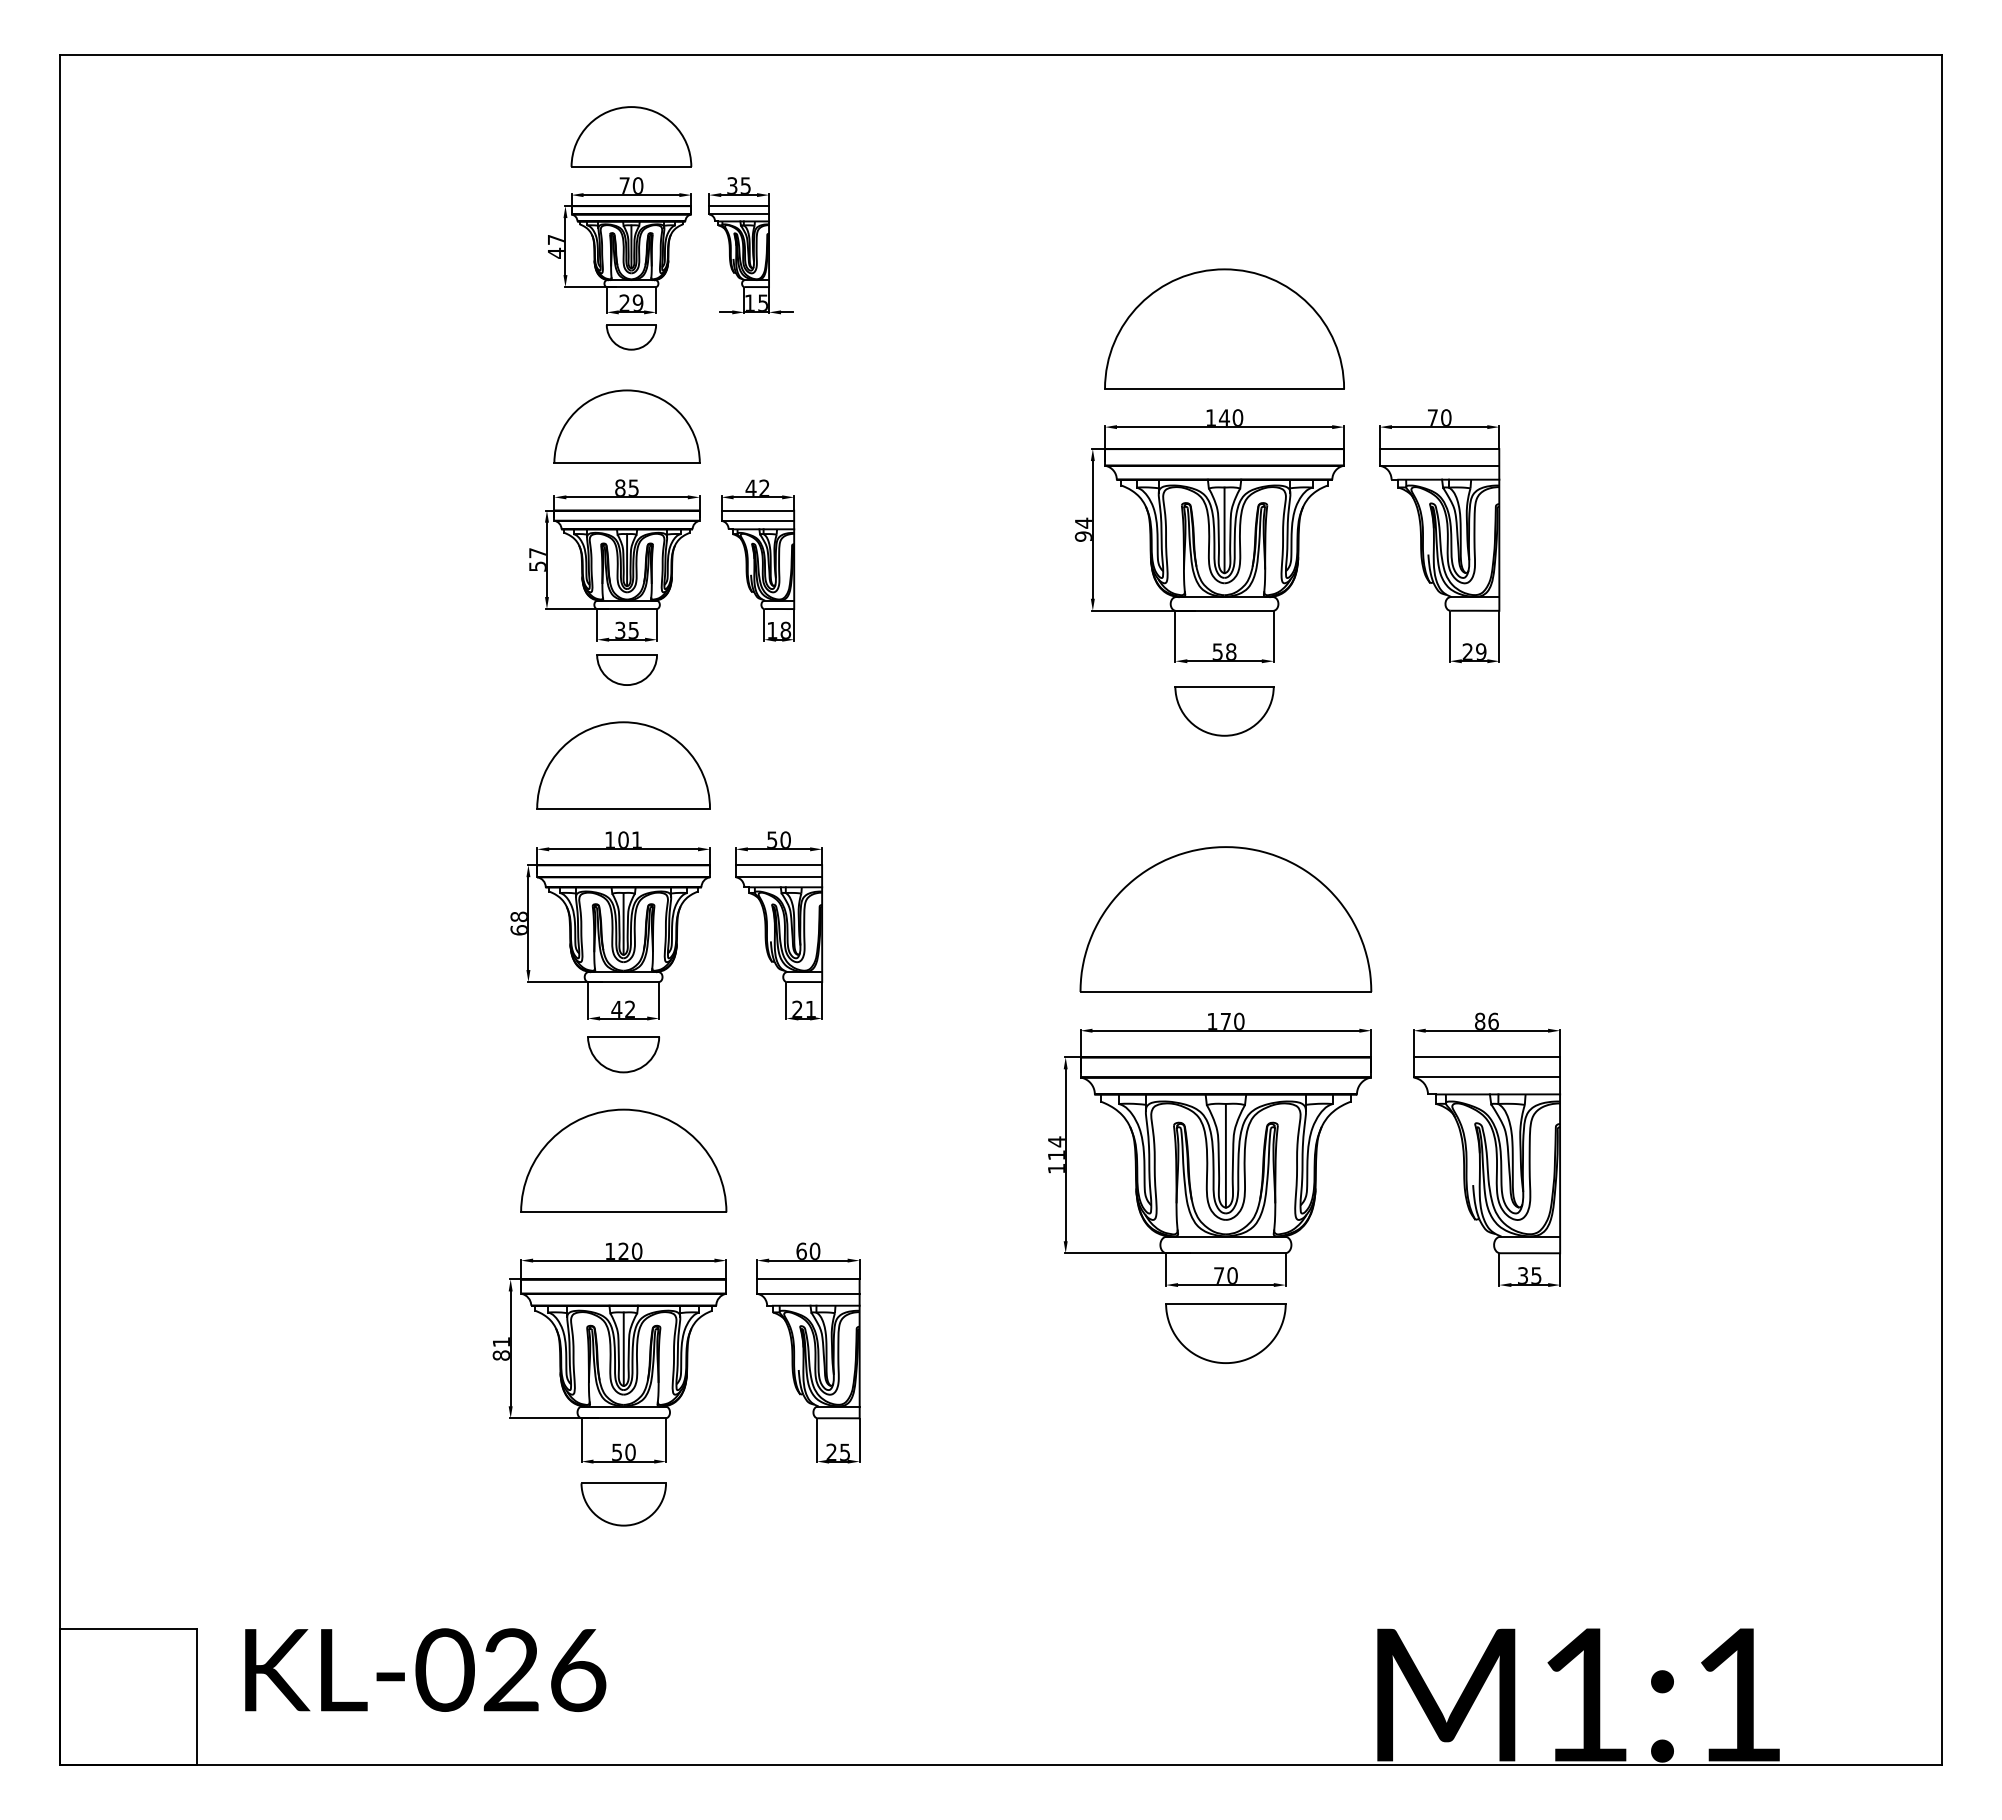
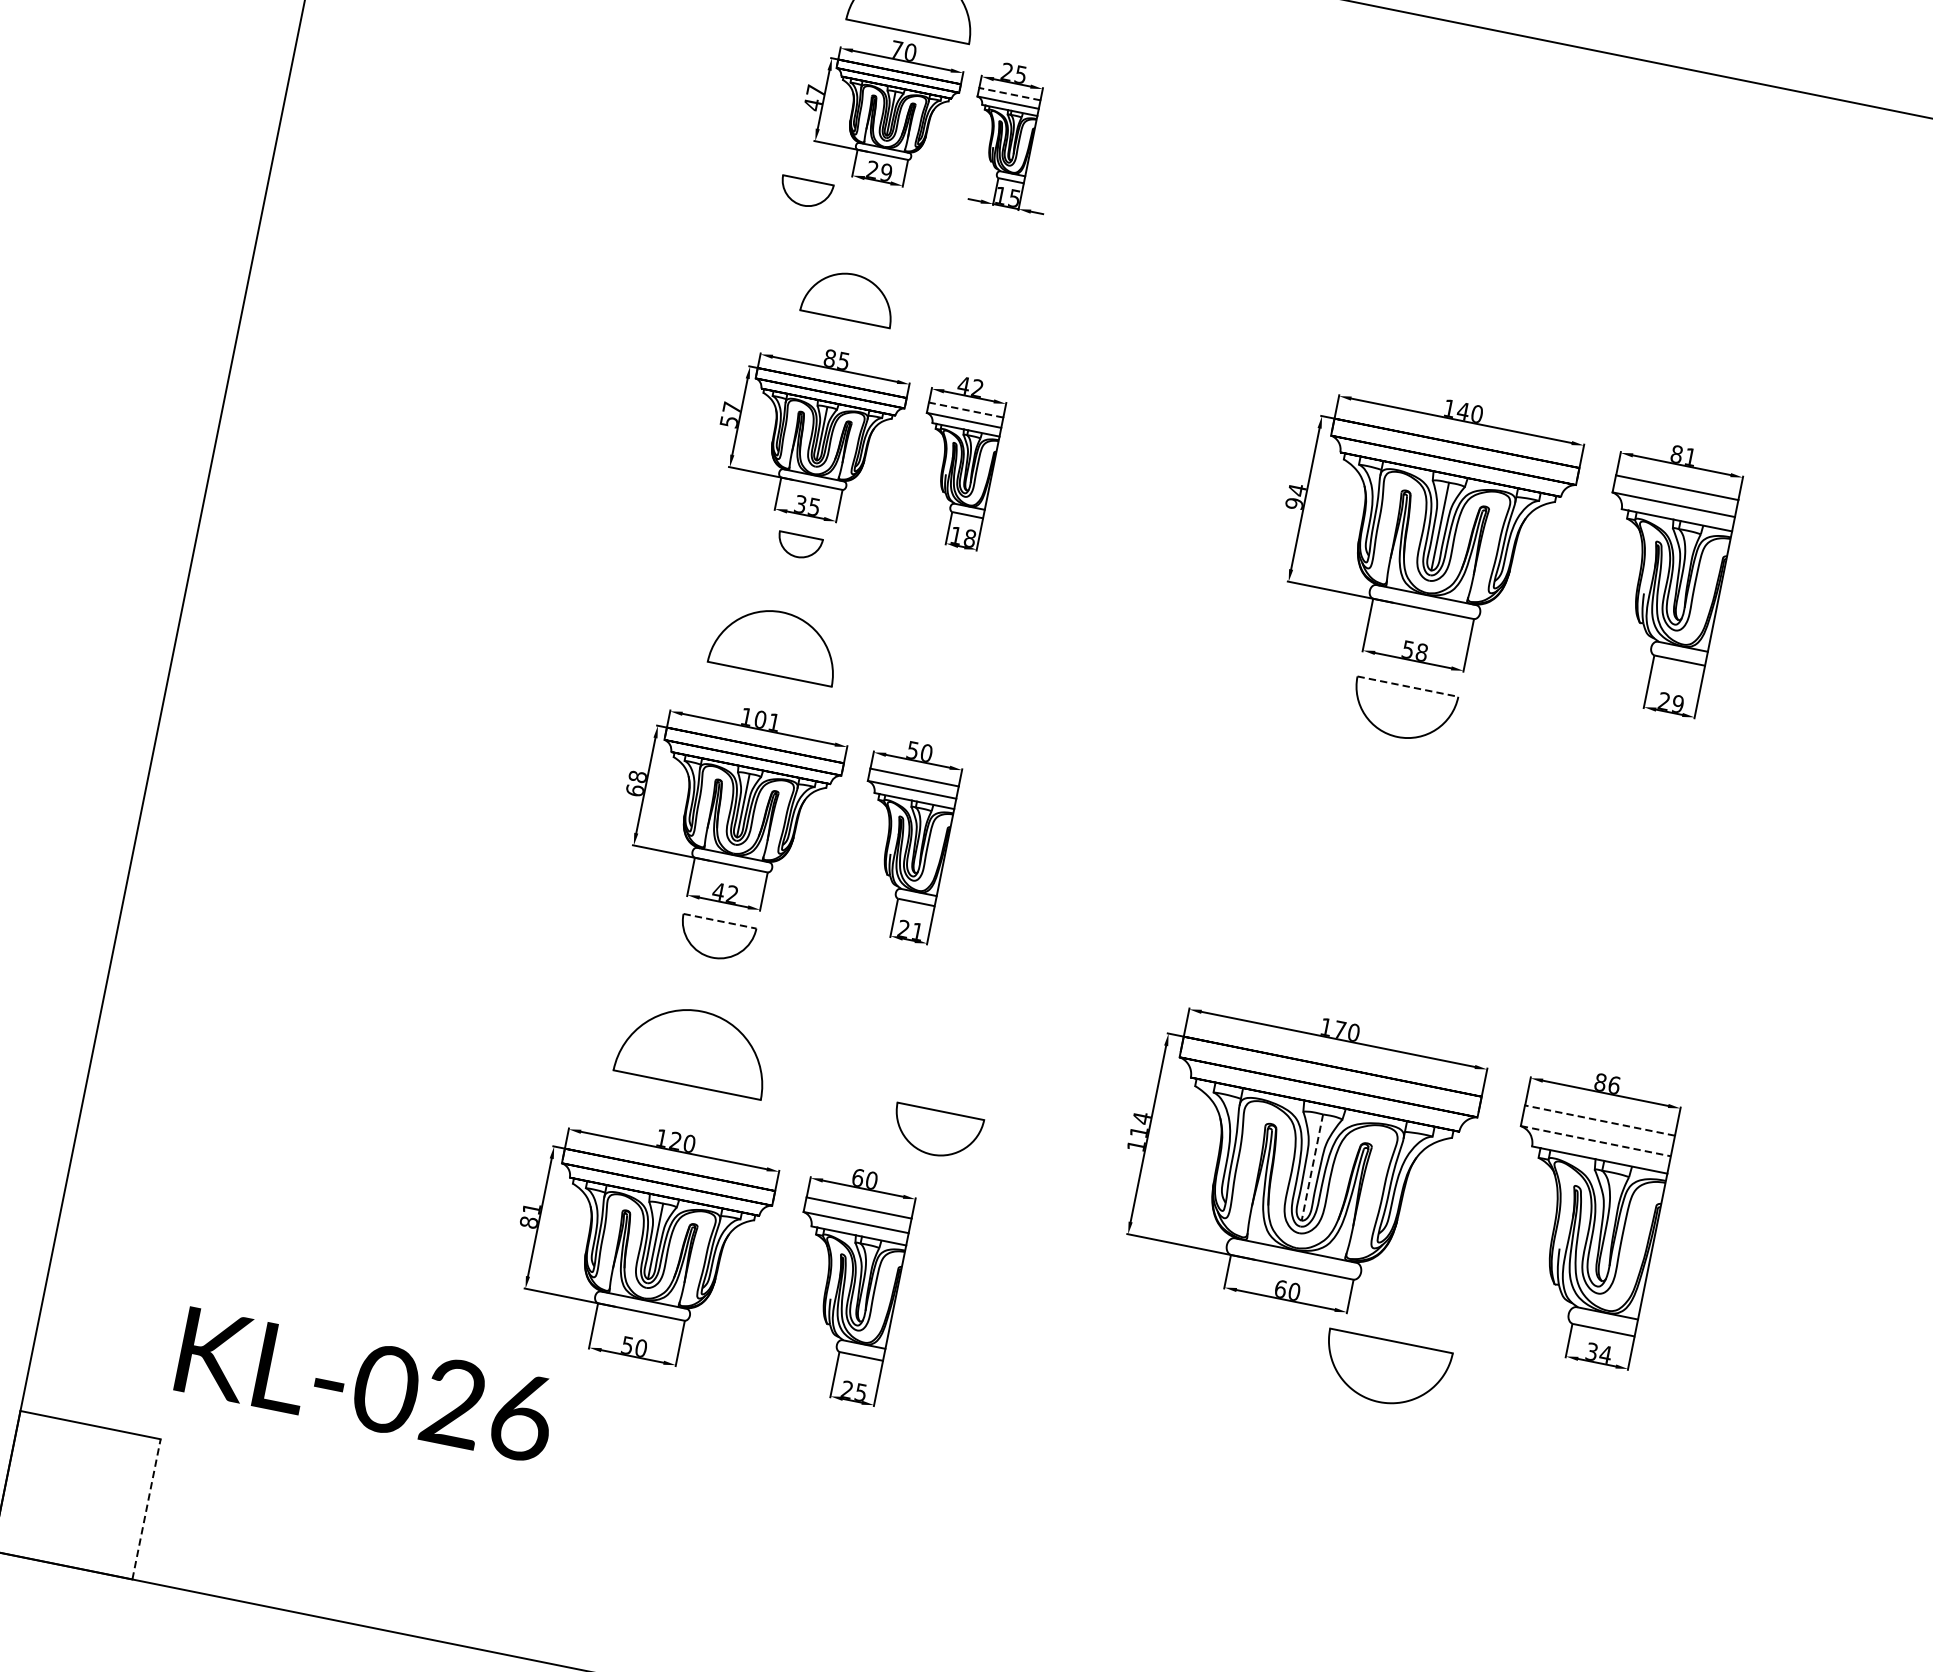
text: (732, 185) -> (1007, 71), 35 -> 25
line: (739, 206) -> (1010, 94), solid -> dashed
part: (1224, 328) -> (1481, 319), removed
part: (630, 337) -> (804, 192), moved
text: (1439, 417) -> (1683, 455), 70 -> 81
part: (626, 426) -> (849, 296), size x0.6
line: (757, 510) -> (965, 409), solid -> dashed
part: (626, 669) -> (798, 545), size x0.7
line: (1225, 686) -> (1408, 686), solid -> dashed
part: (623, 765) -> (775, 643), size x0.7
part: (1225, 919) -> (1360, 925), removed
line: (623, 1036) -> (719, 920), solid -> dashed
line: (1486, 1057) -> (1599, 1120), solid -> dashed
line: (1487, 1077) -> (1596, 1141), solid -> dashed
line: (1225, 1155) -> (1312, 1167), solid -> dashed
part: (623, 1160) -> (694, 1047), size x0.7
text: (1219, 1275) -> (1281, 1288), 70 -> 60
text: (1535, 1275) -> (1604, 1354), 35 -> 34
part: (1225, 1333) -> (1384, 1371), moved
part: (623, 1504) -> (936, 1132), moved
text: (425, 1669) -> (366, 1384), moved
line: (196, 1696) -> (146, 1508), solid -> dashed

